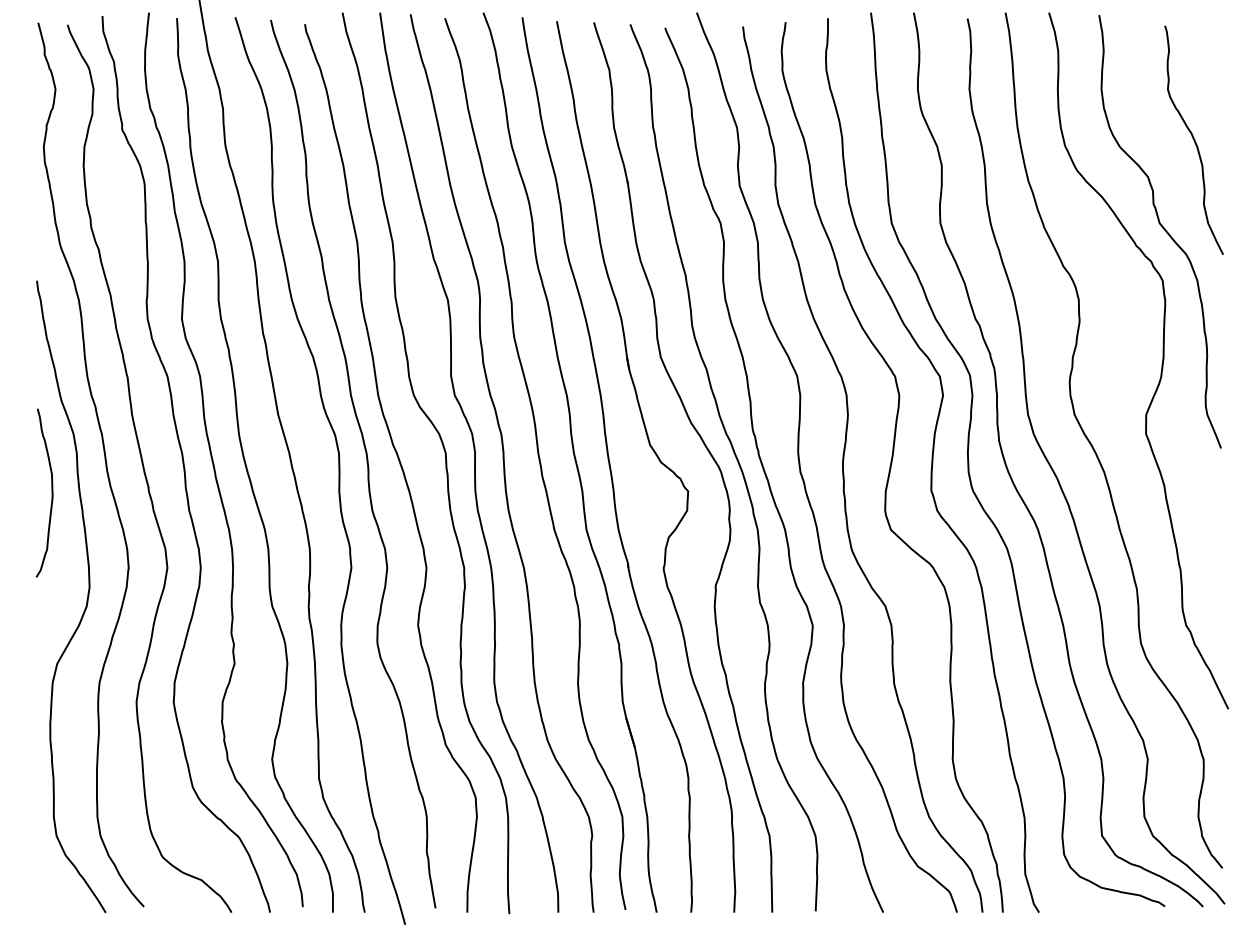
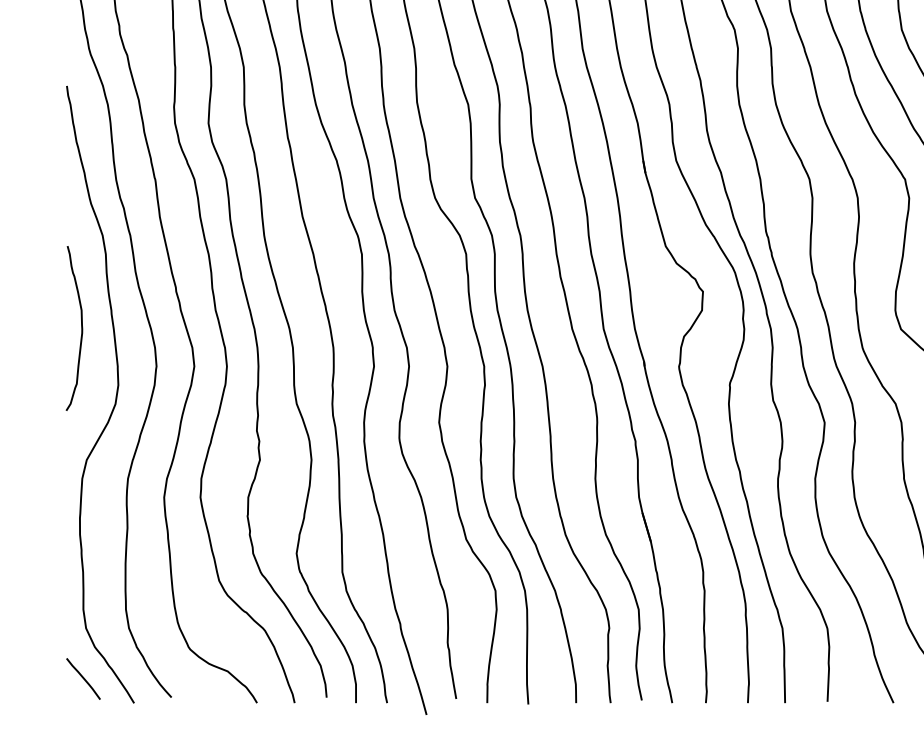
curve: (51, 492) -> (81, 327), moved
line: (53, 887) -> (83, 678), added

